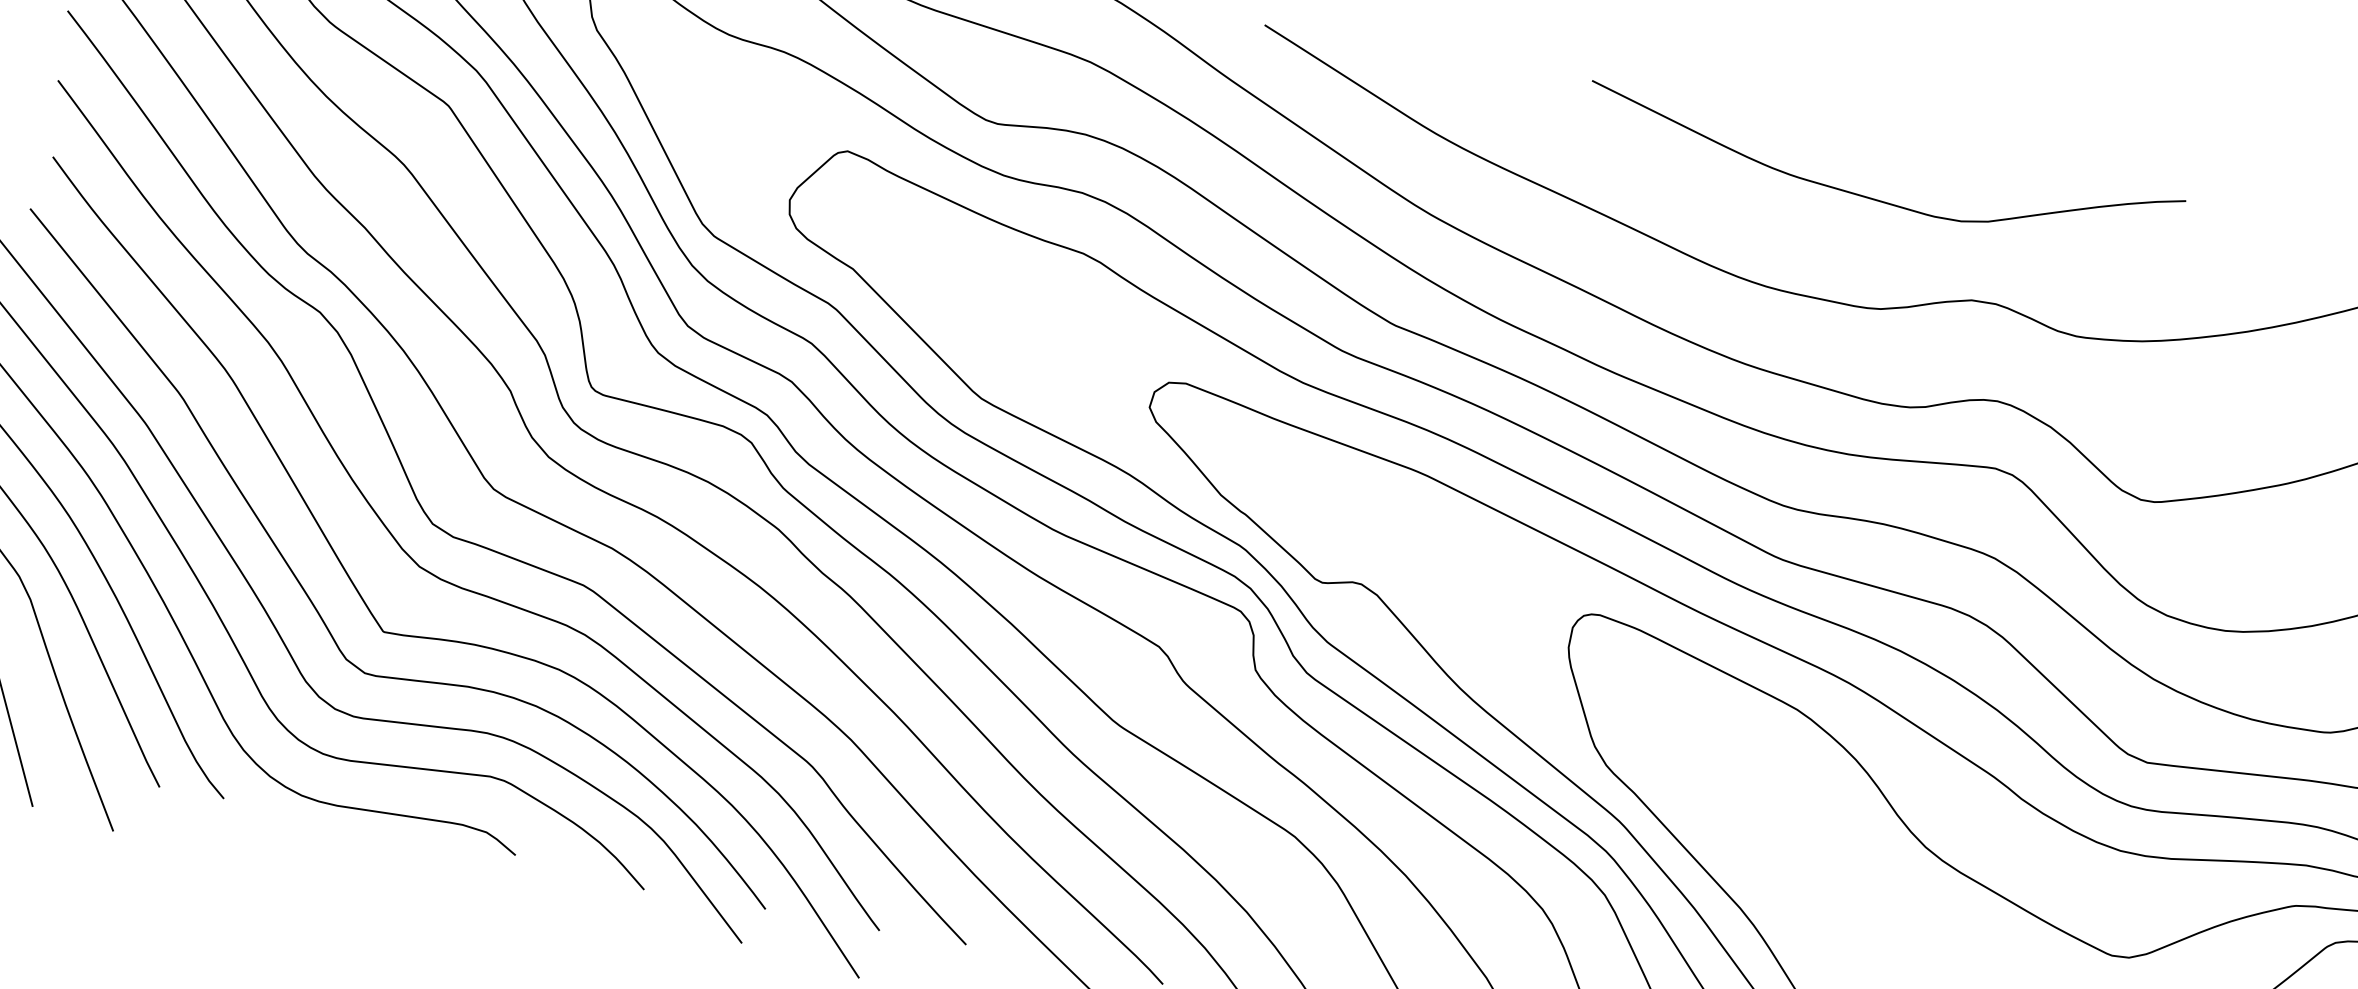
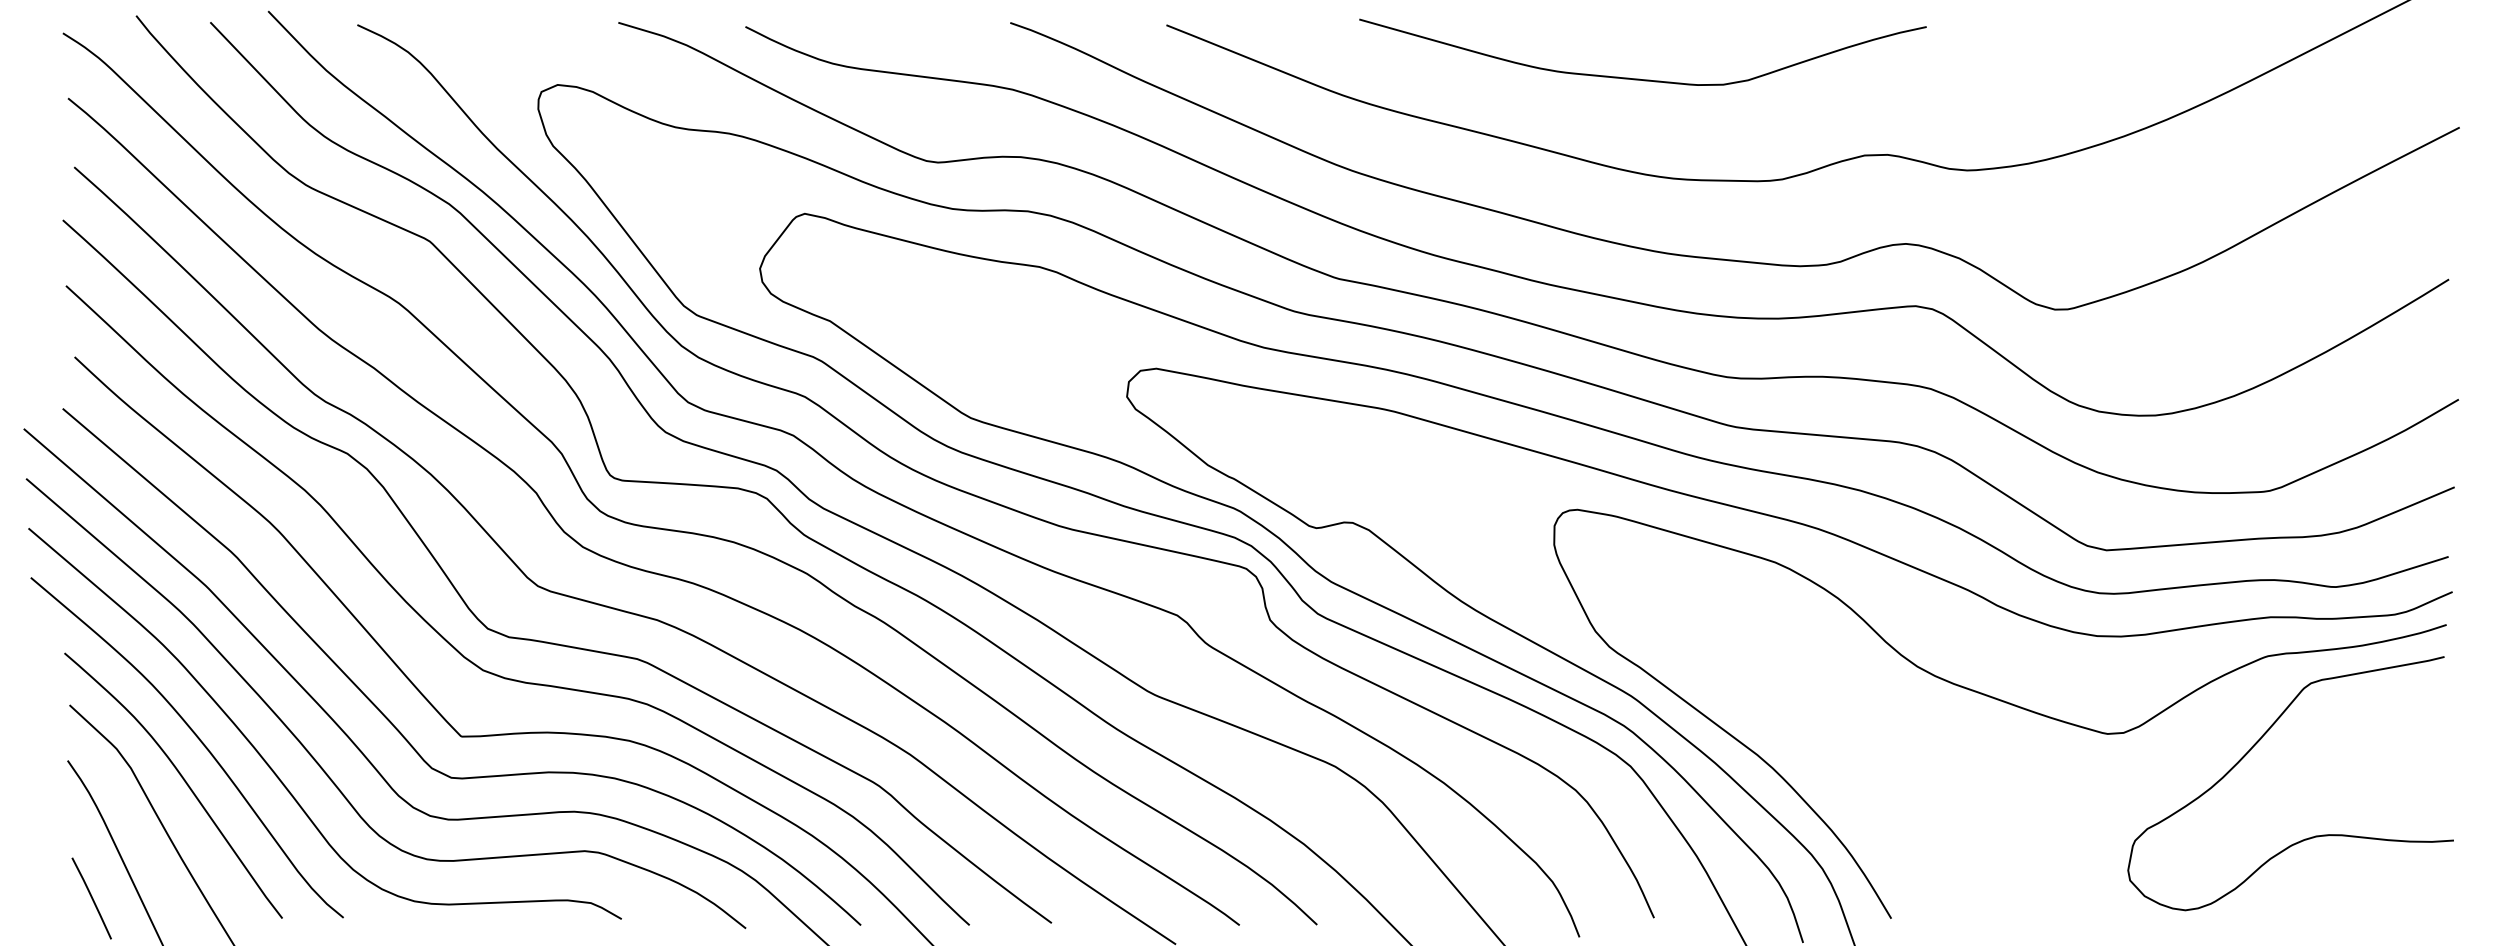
curve: (1874, 198) -> (1639, 78), moved

